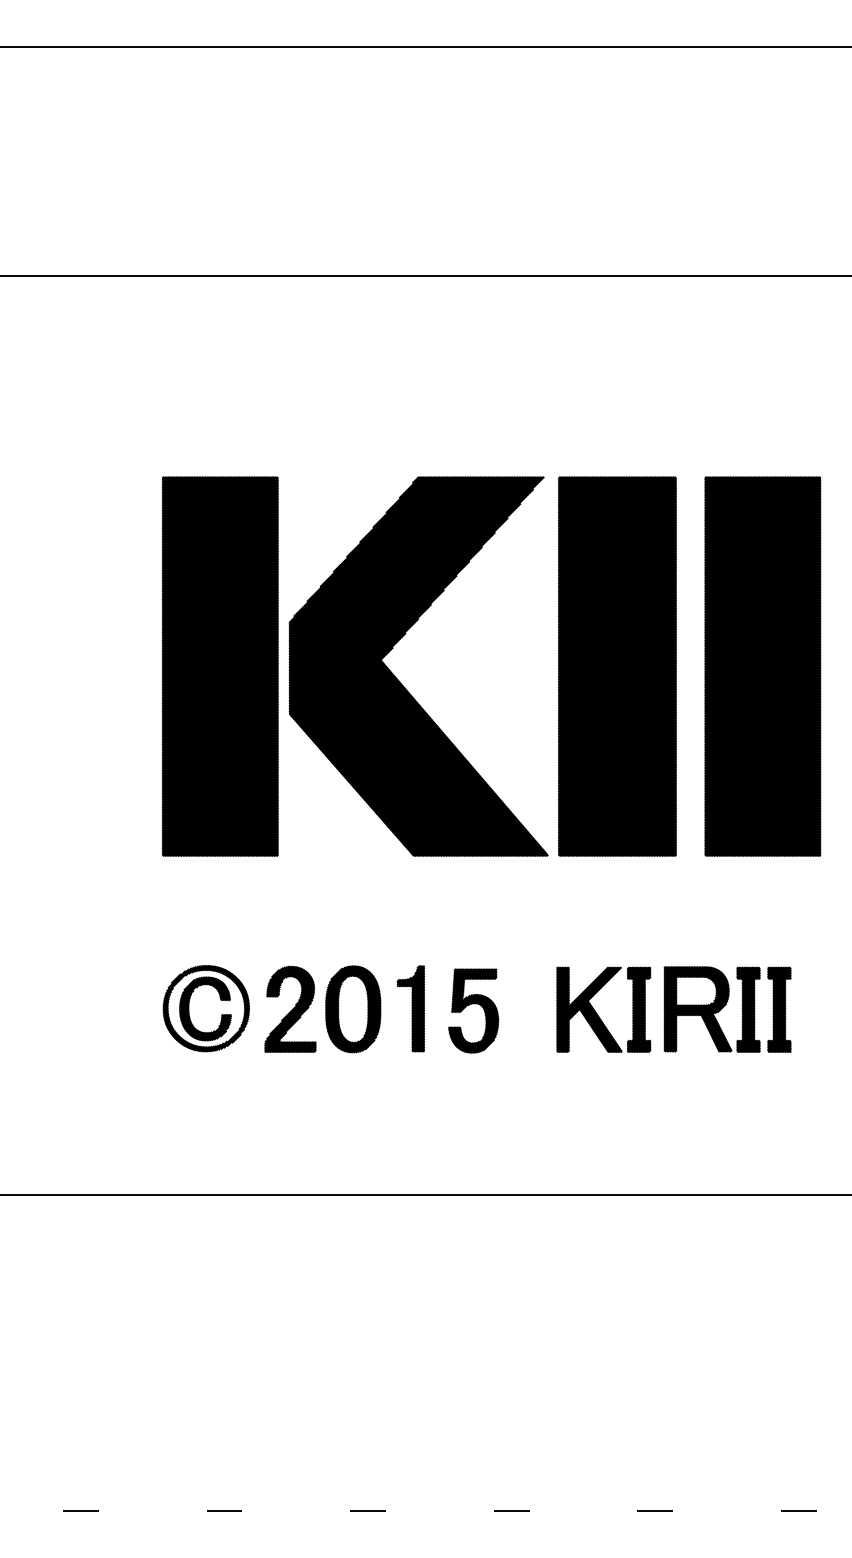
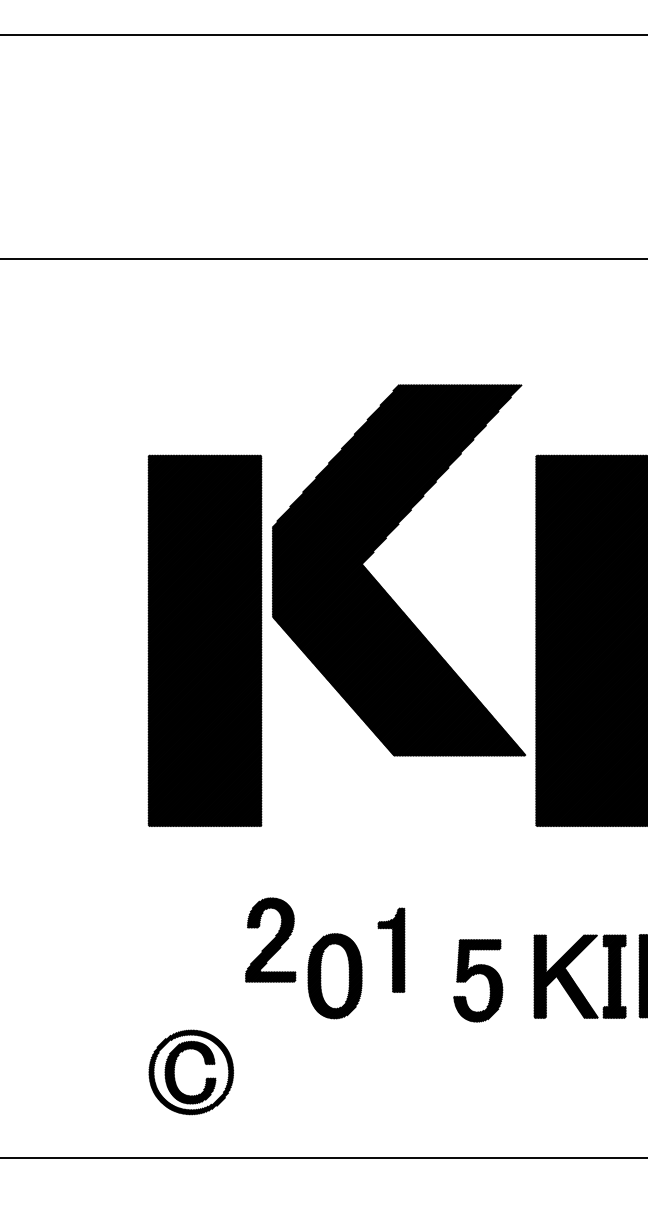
part: (400, 681) -> (381, 585), moved
part: (205, 1008) -> (190, 1072), moved
part: (290, 1008) -> (270, 939), moved
part: (410, 1008) -> (391, 949), moved
part: (473, 1010) -> (478, 980), moved

